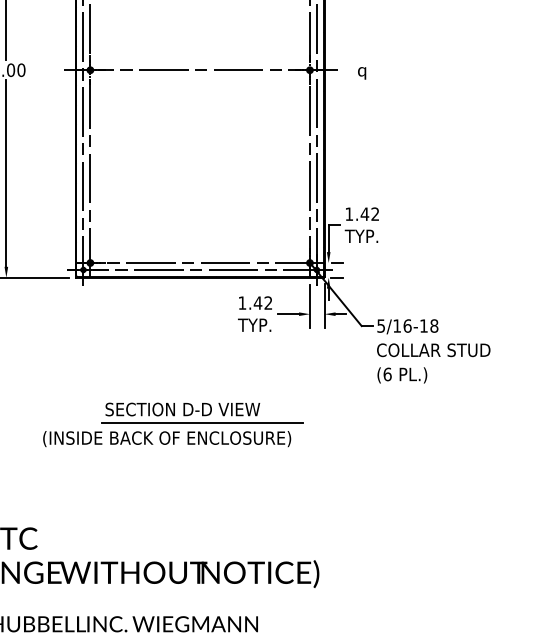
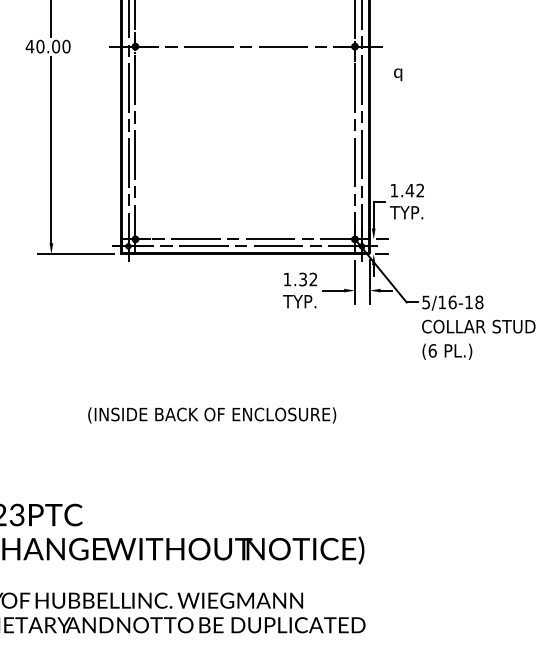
text: (362, 73) -> (398, 74), moved
text: (257, 303) -> (302, 279), 1.42 -> 1.32
part: (202, 413) -> (247, 389), removed

